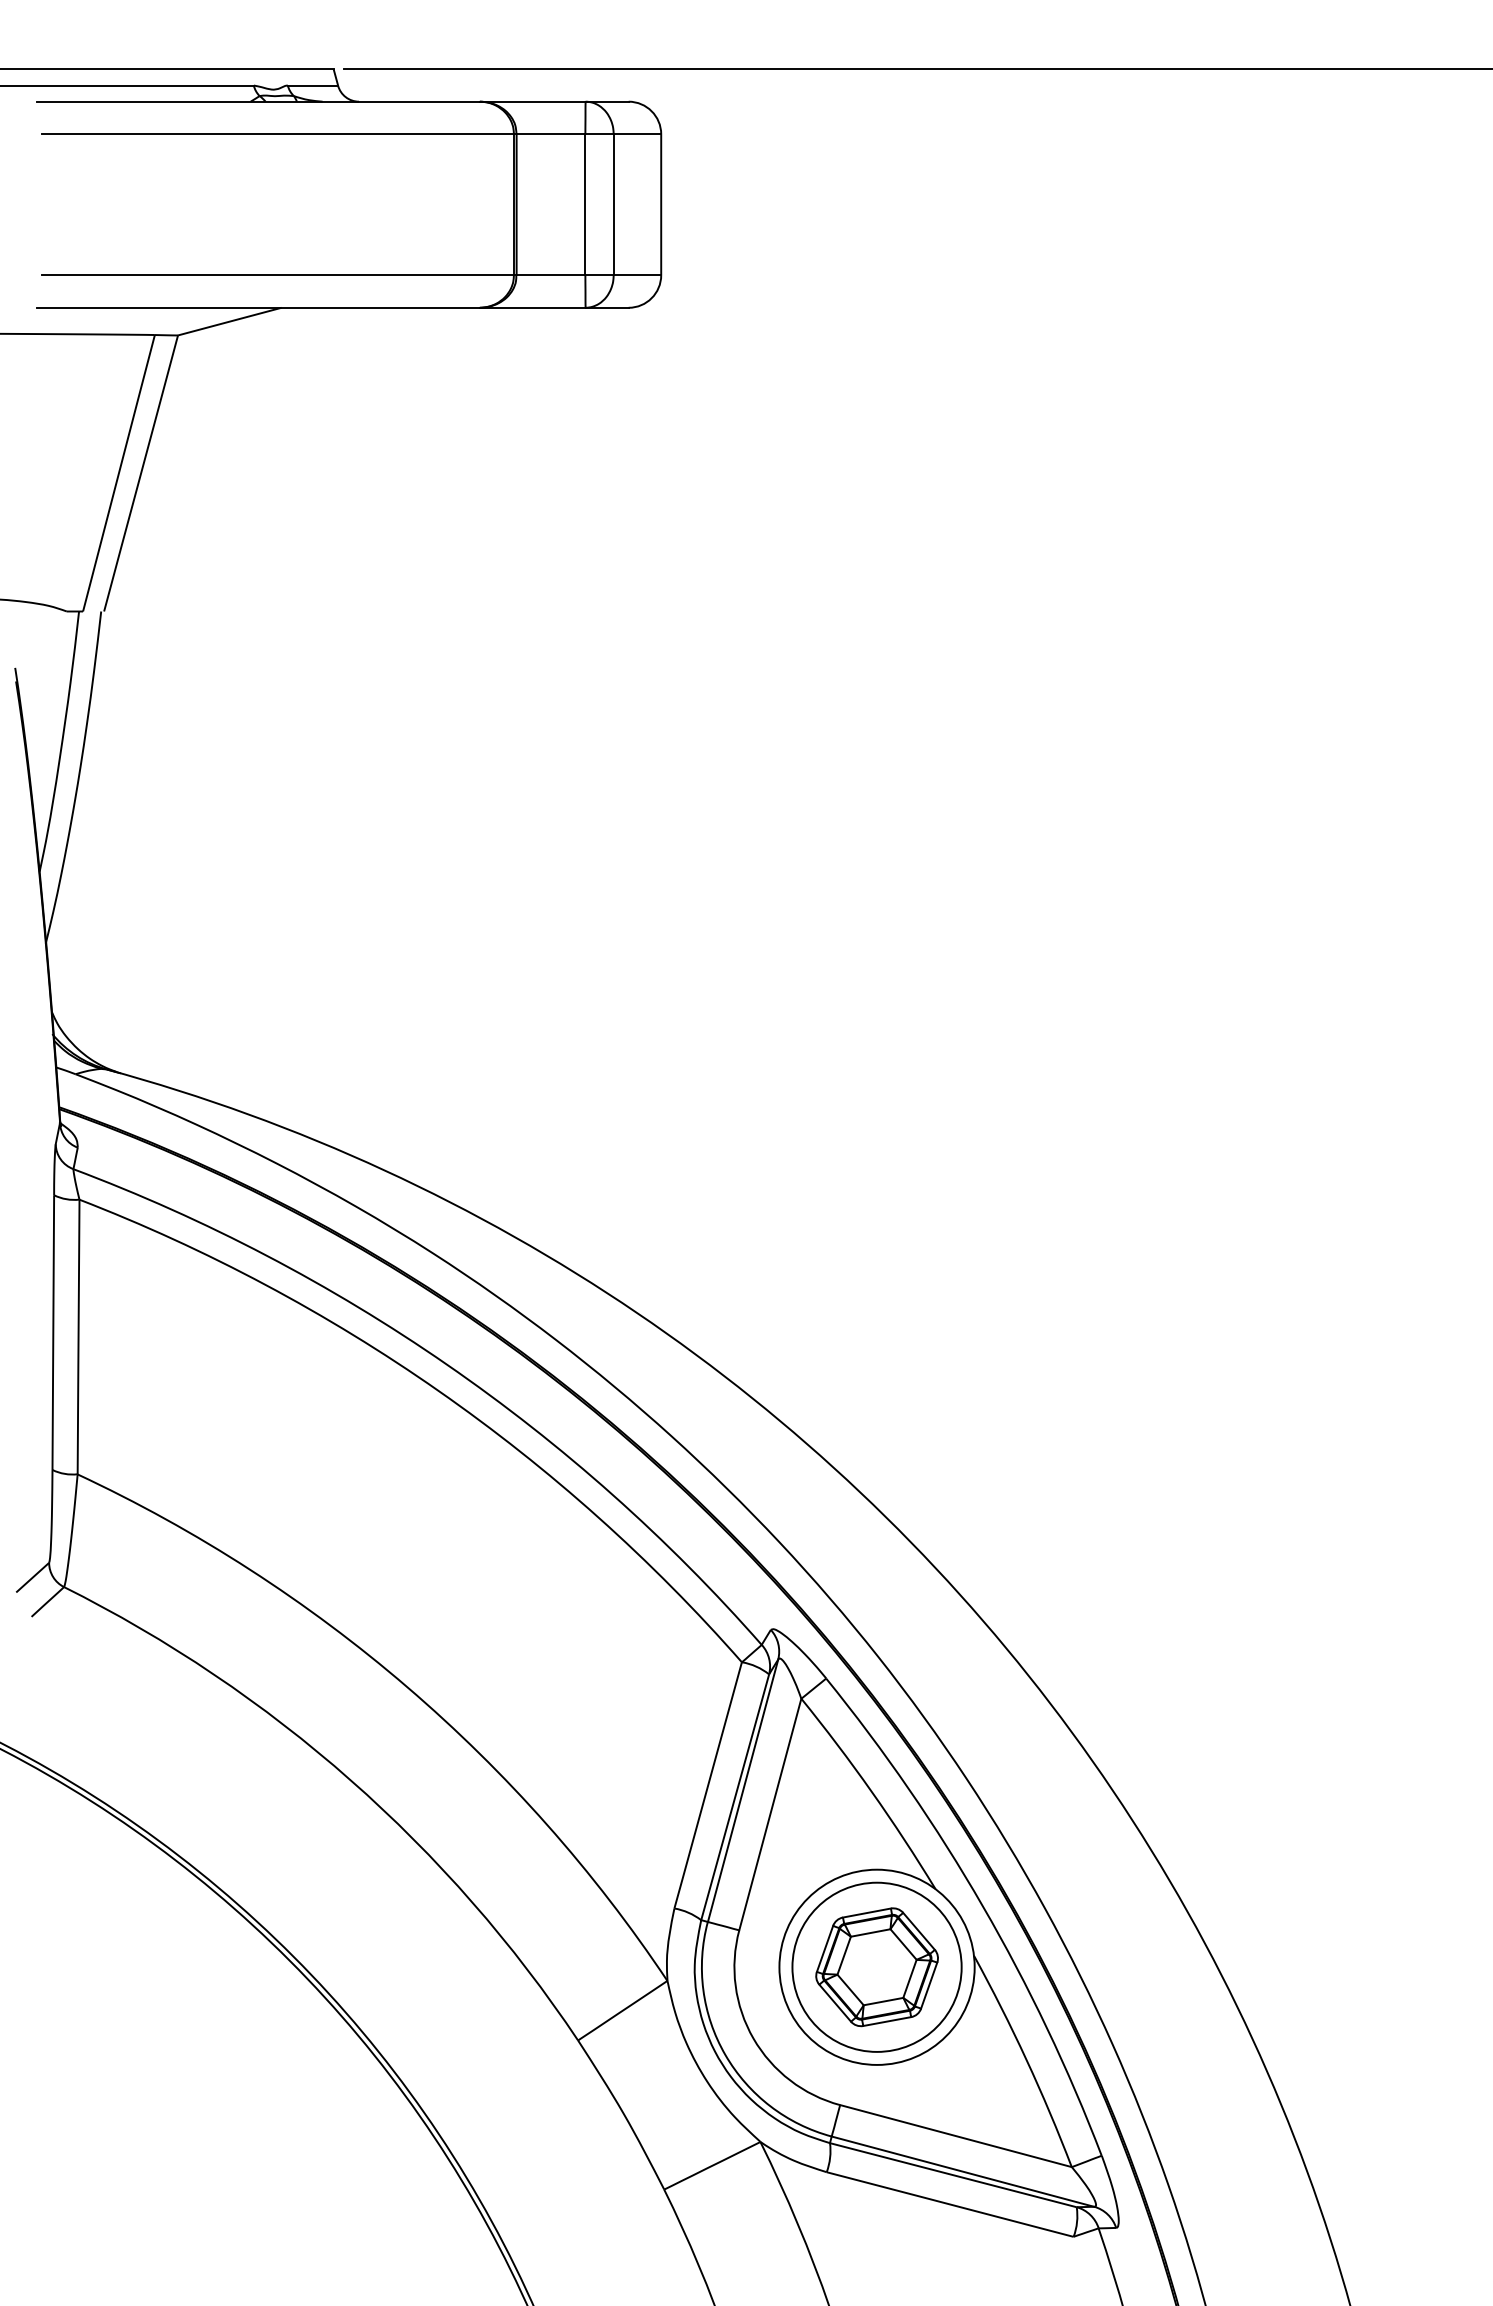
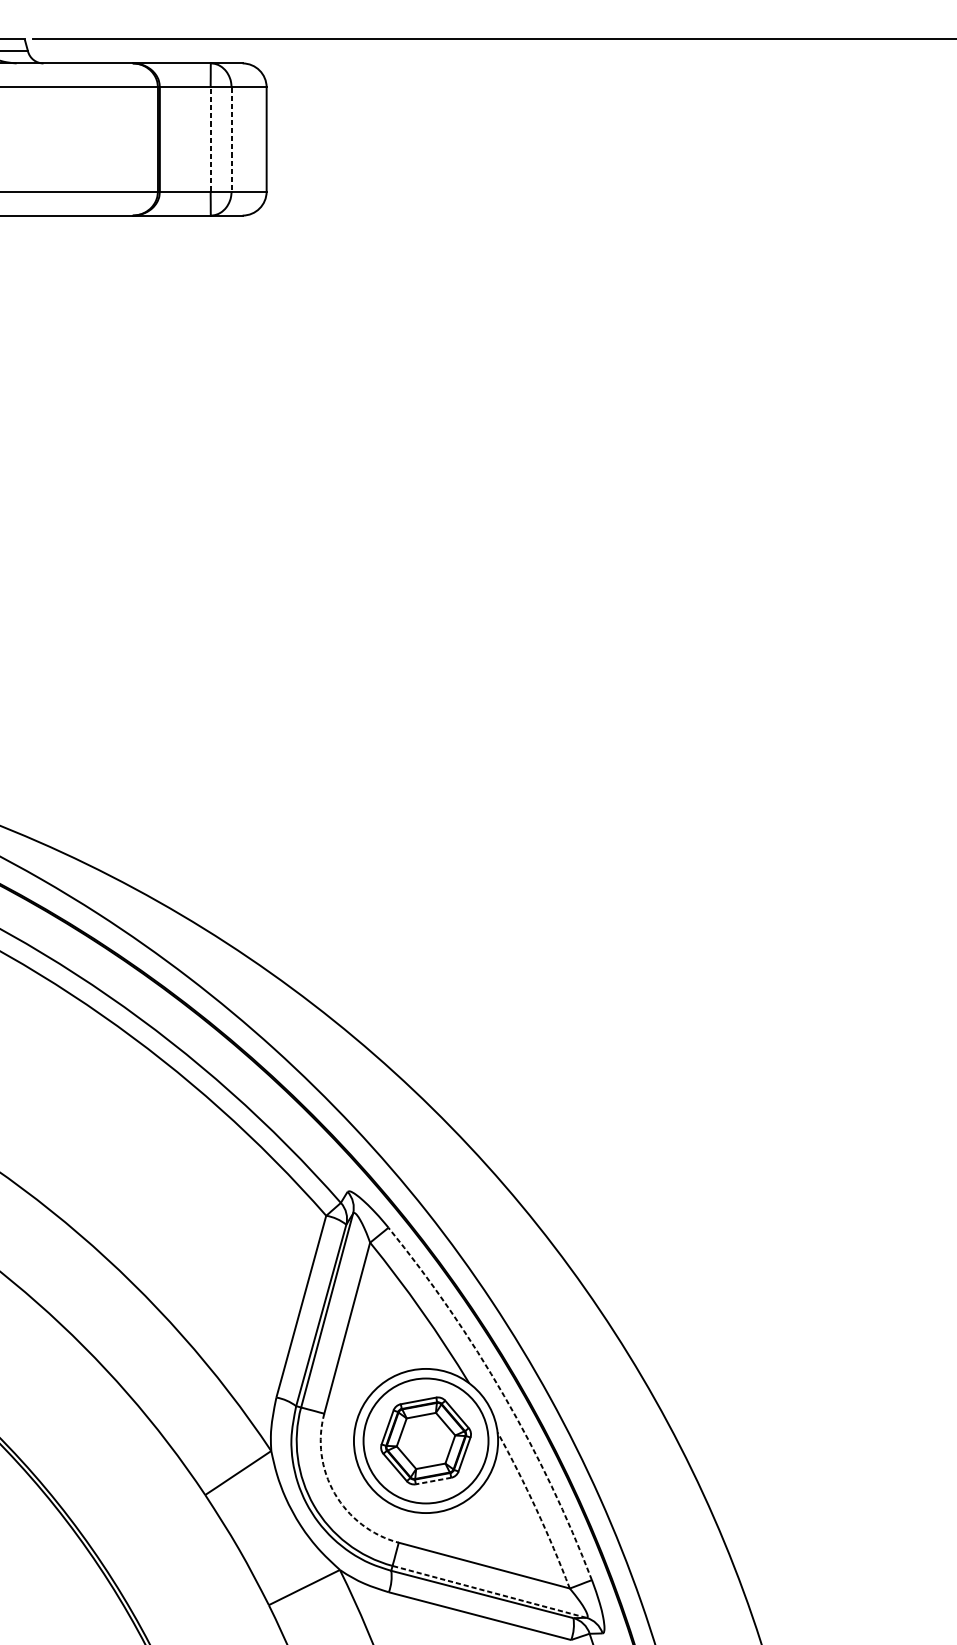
line: (585, 204) -> (210, 139), solid -> dashed
line: (613, 204) -> (231, 139), solid -> dashed
arc: (982, 1906) -> (503, 1396), solid -> dashed
line: (886, 2021) -> (433, 1481), solid -> dashed
arc: (753, 2038) -> (334, 1493), solid -> dashed
arc: (1026, 2059) -> (536, 1509), solid -> dashed
line: (962, 2171) -> (489, 1591), solid -> dashed

